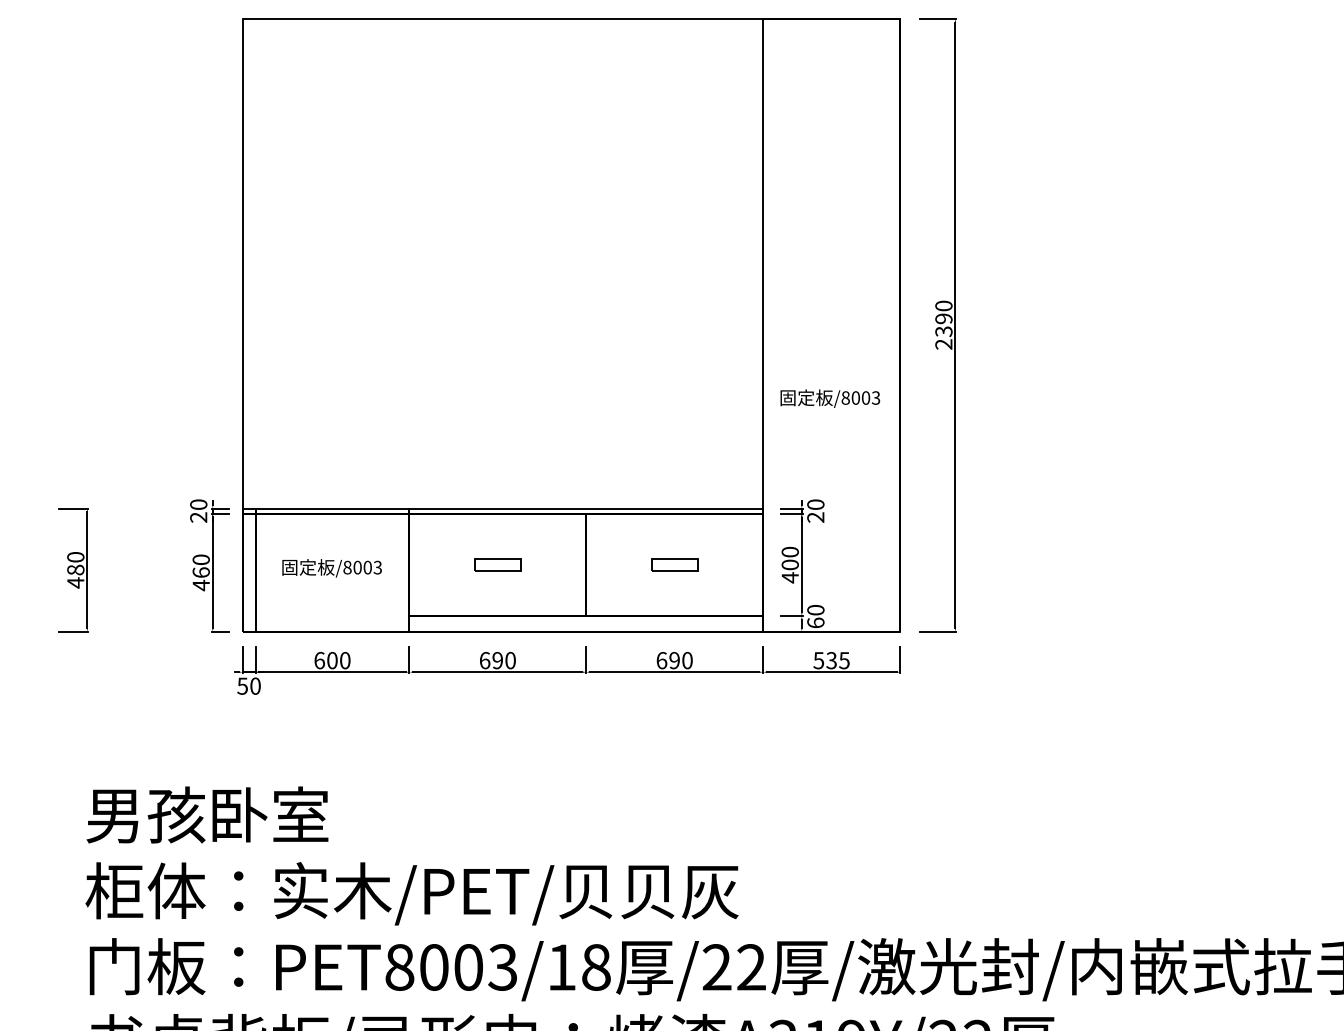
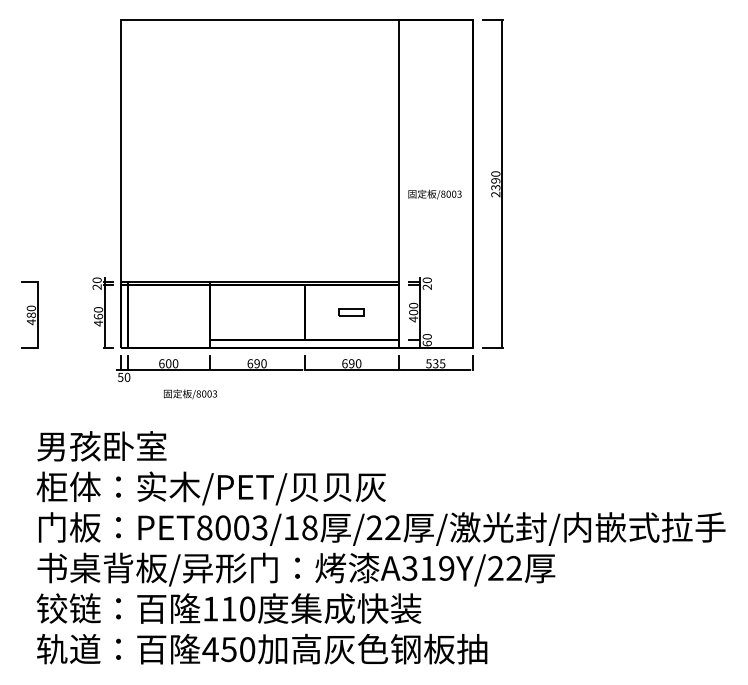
text: (829, 398) -> (434, 194), moved
part: (498, 564) -> (257, 312), removed
text: (332, 568) -> (190, 394), moved

